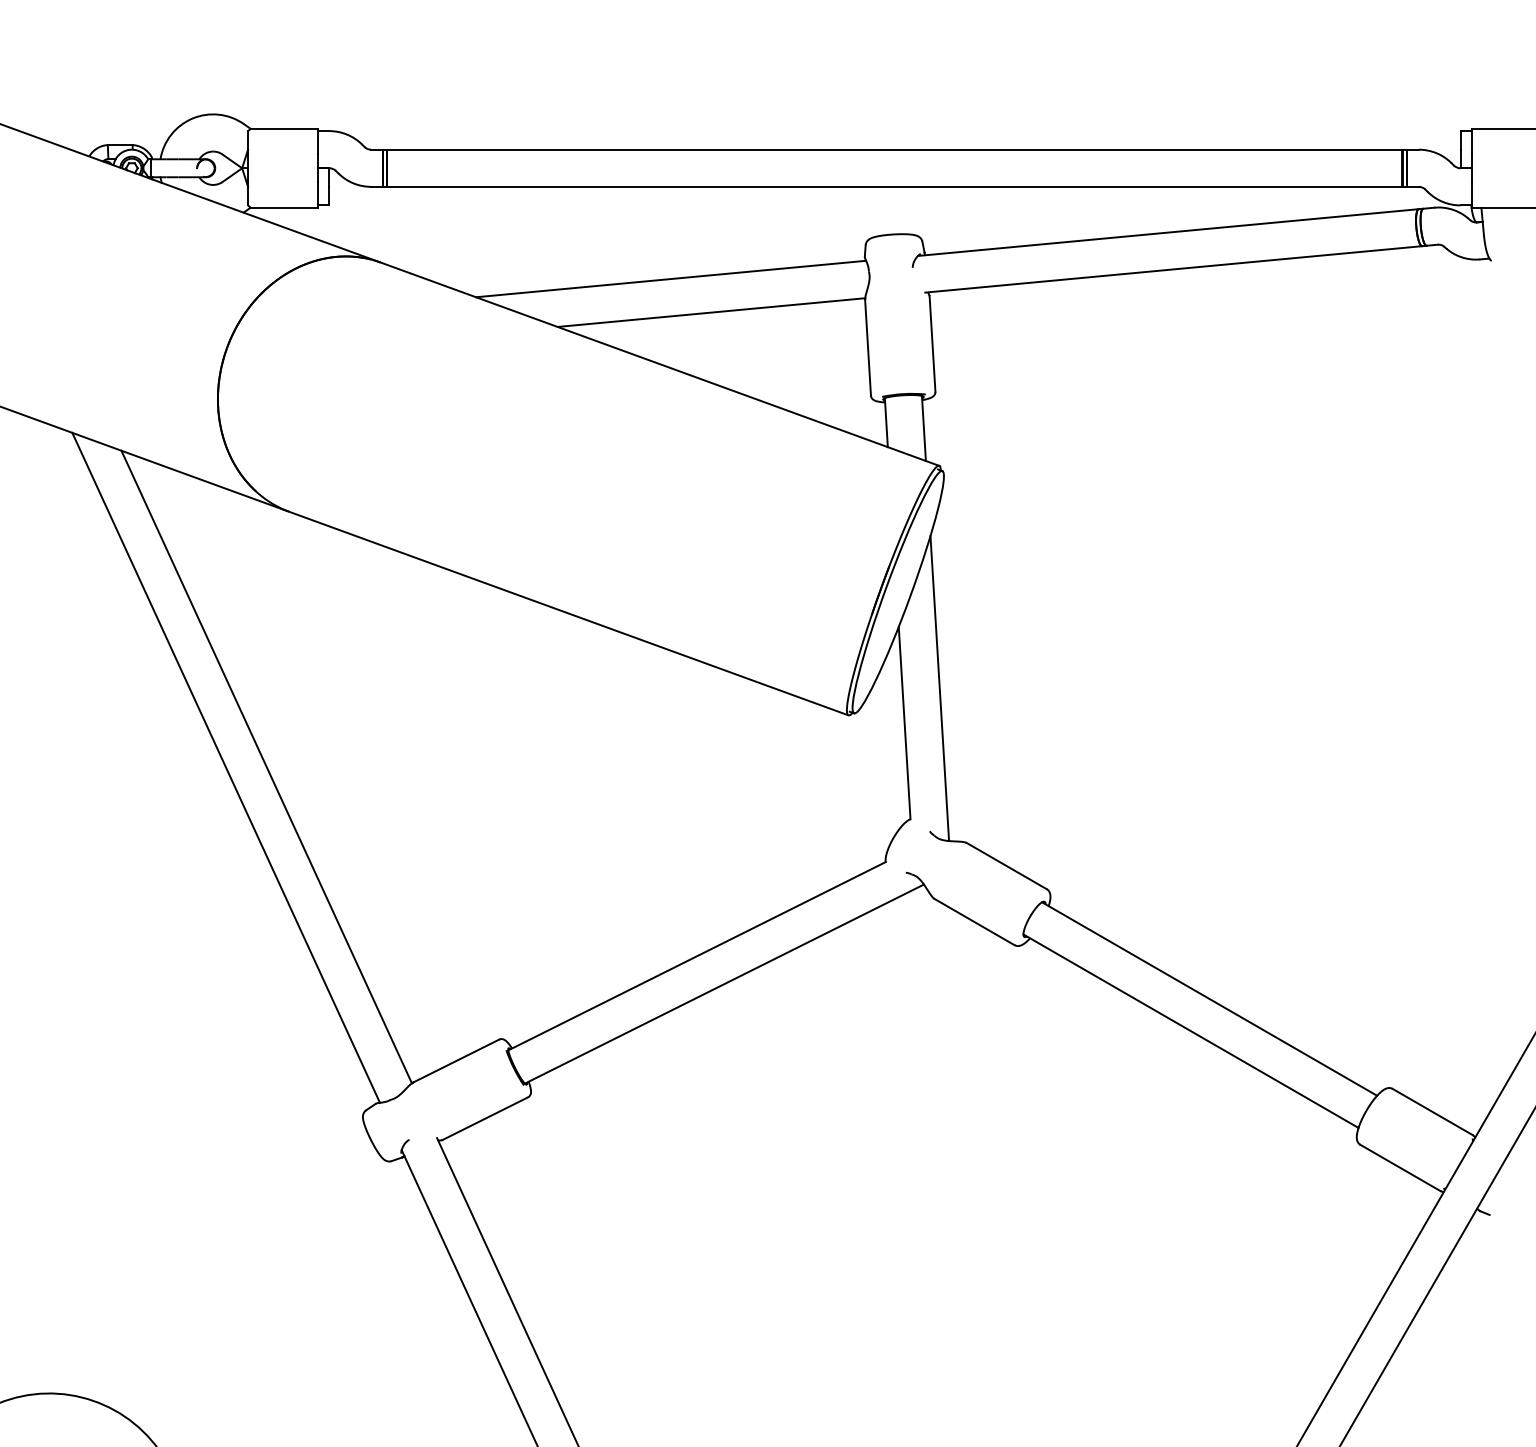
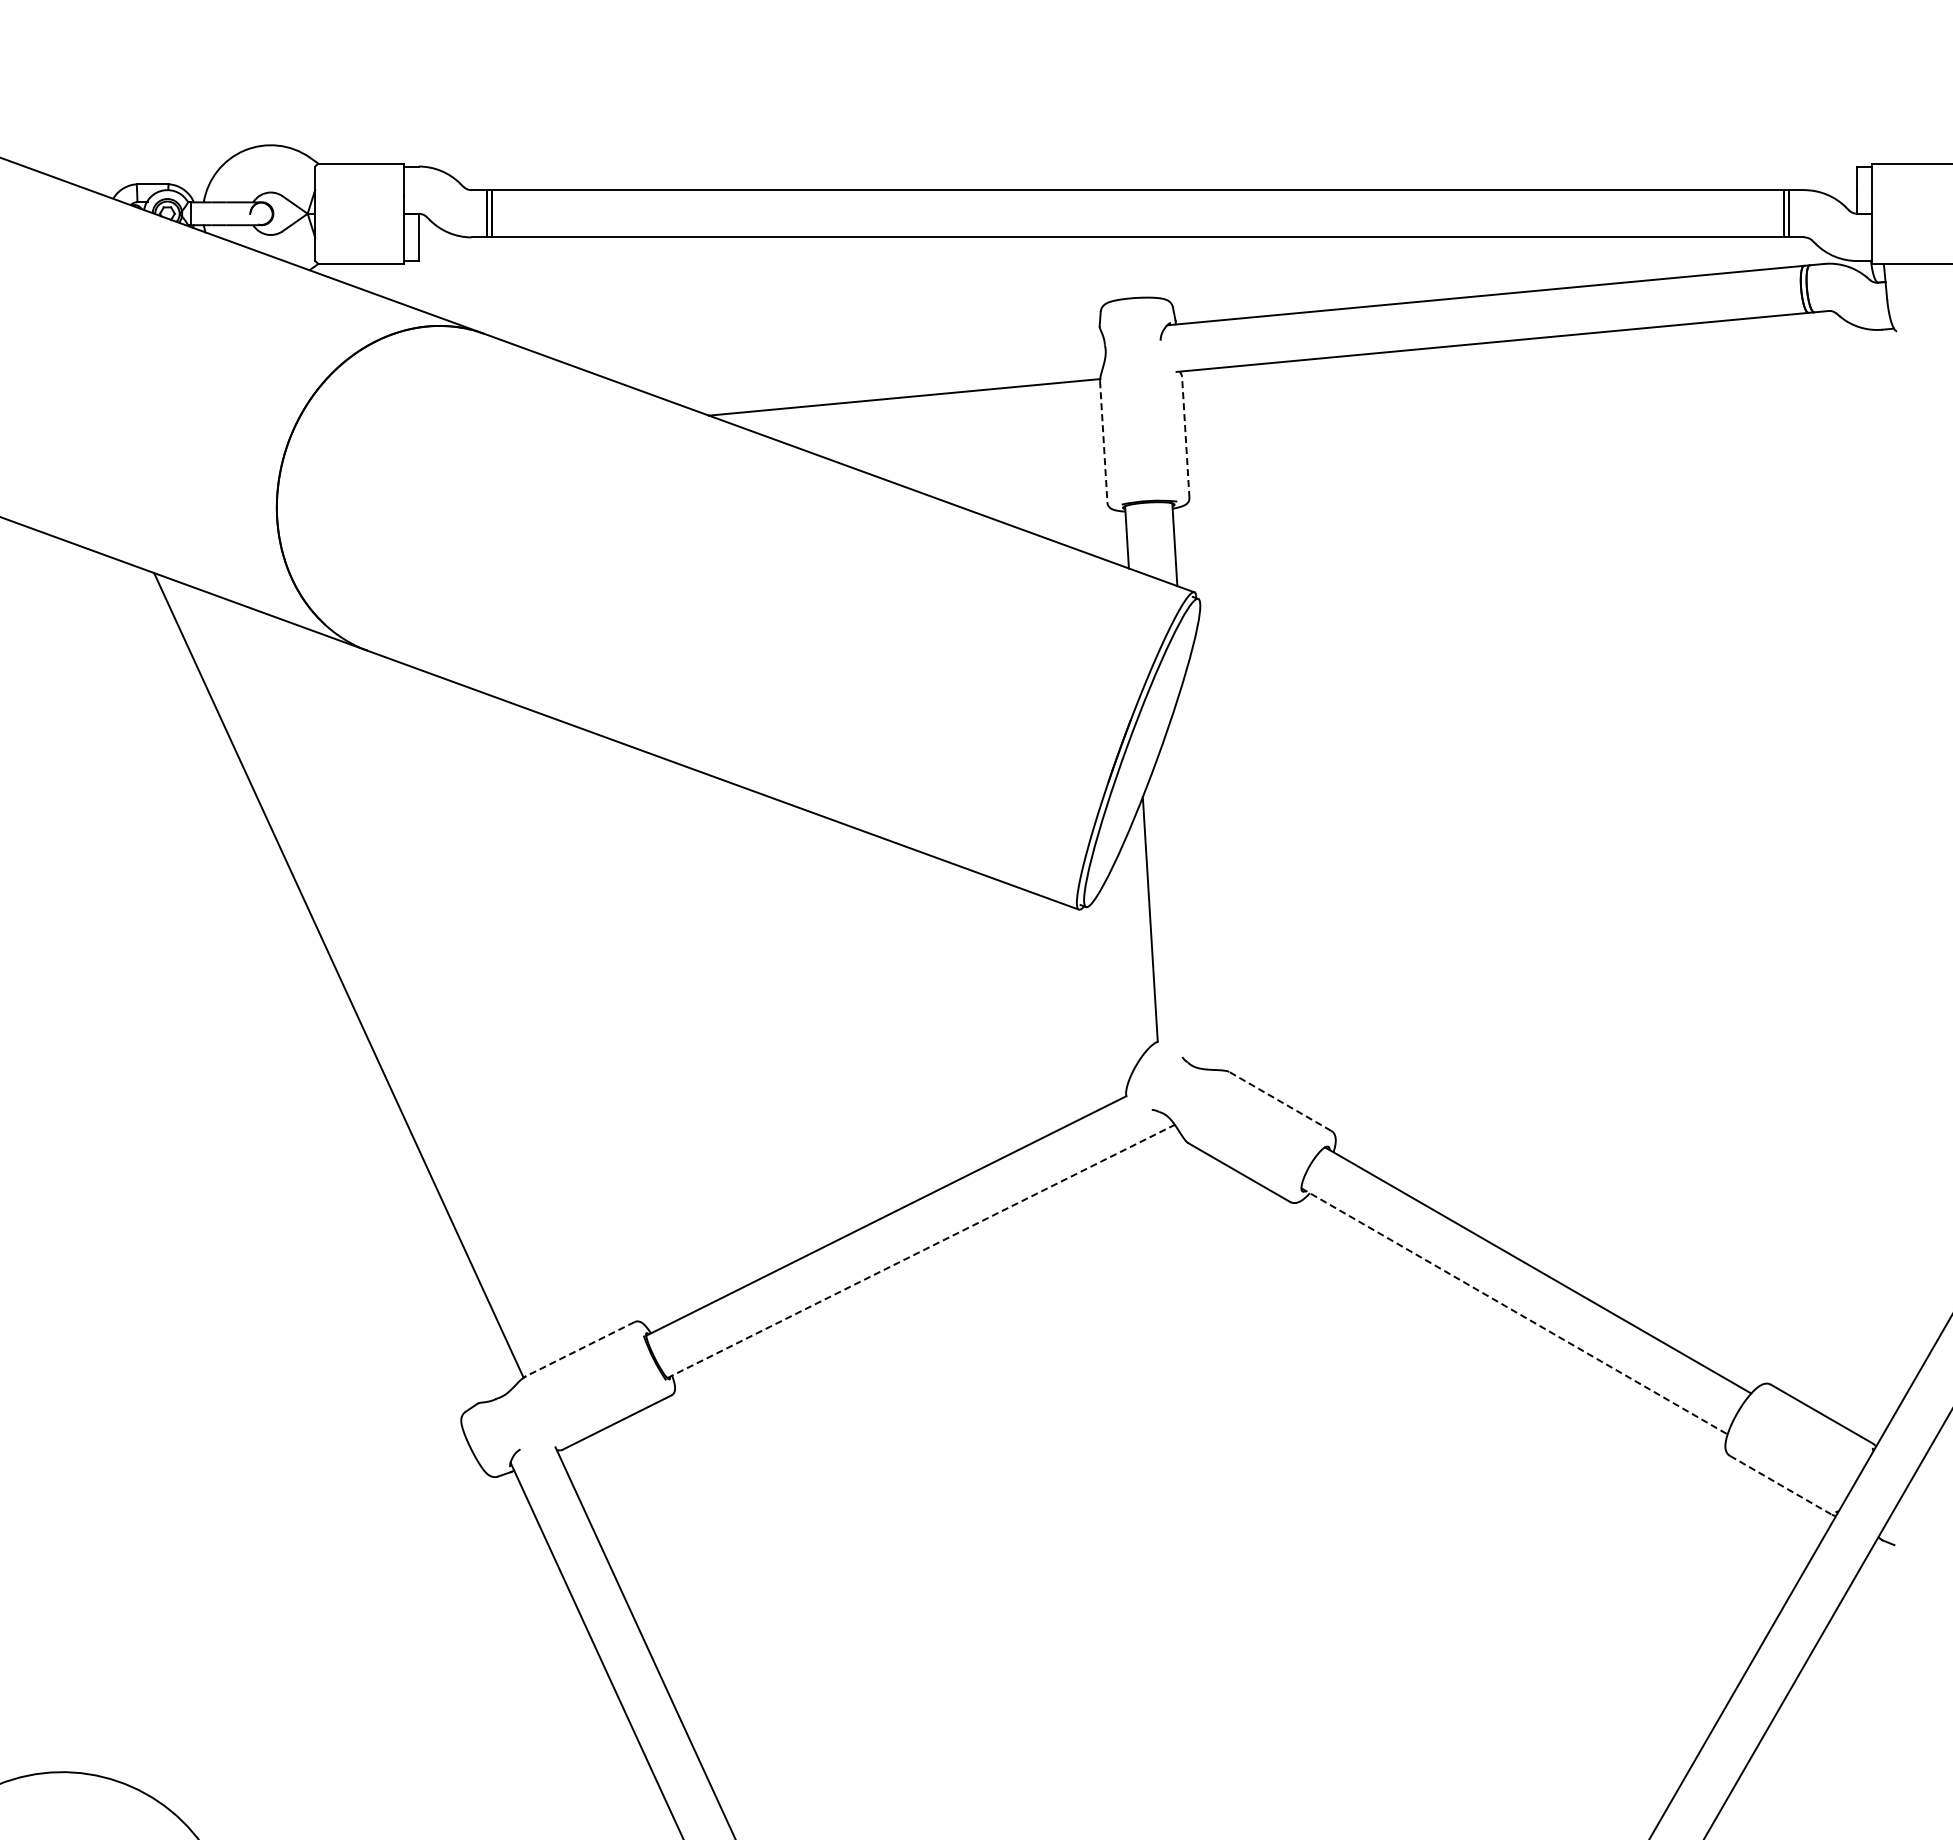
line: (671, 278) -> (853, 354), removed
line: (932, 344) -> (1185, 437), solid -> dashed
line: (867, 348) -> (1103, 442), solid -> dashed
line: (939, 688) -> (1194, 875), removed
line: (225, 767) -> (286, 976), removed
line: (1007, 866) -> (1280, 1101), solid -> dashed
line: (724, 984) -> (921, 1251), solid -> dashed
line: (1190, 1031) -> (1514, 1311), solid -> dashed
line: (455, 1061) -> (579, 1349), solid -> dashed
line: (1400, 1168) -> (1780, 1485), solid -> dashed

